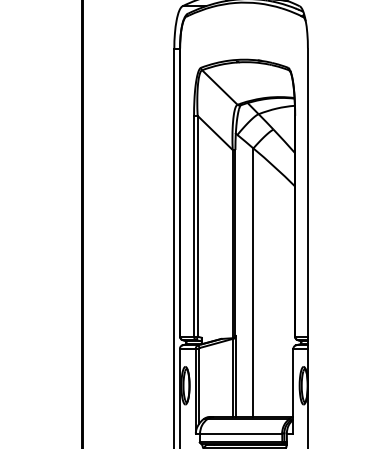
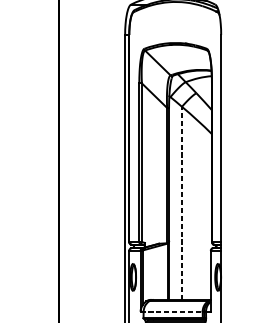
line: (253, 282) -> (182, 203), solid -> dashed
line: (239, 433) -> (171, 311), solid -> dashed

